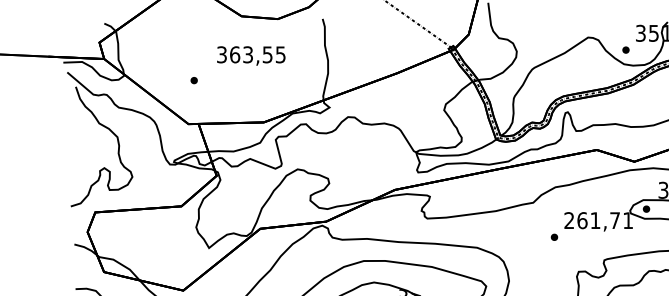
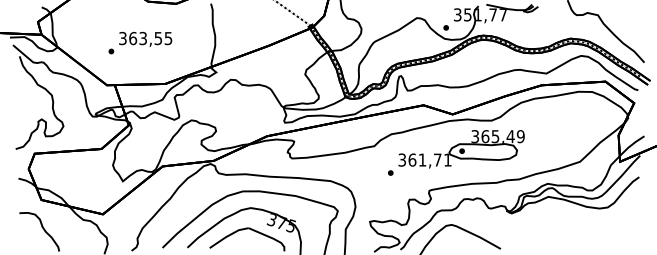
text: (251, 54) -> (145, 38), moved
text: (568, 219) -> (401, 159), 261,71 -> 361,71

